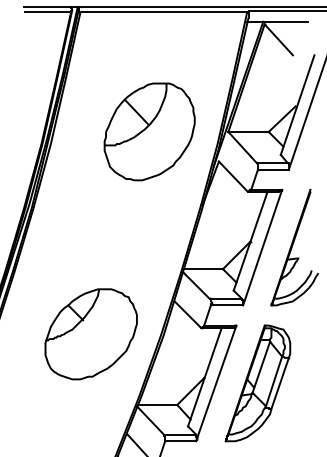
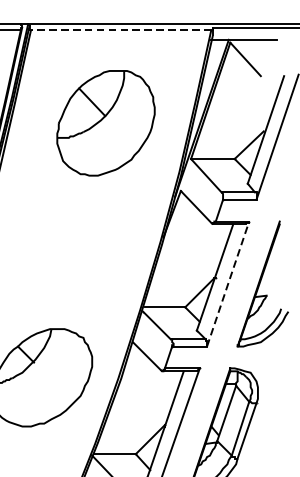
line: (163, 12) -> (120, 29), solid -> dashed
part: (149, 131) -> (105, 122), moved
line: (262, 247) -> (227, 283), solid -> dashed

